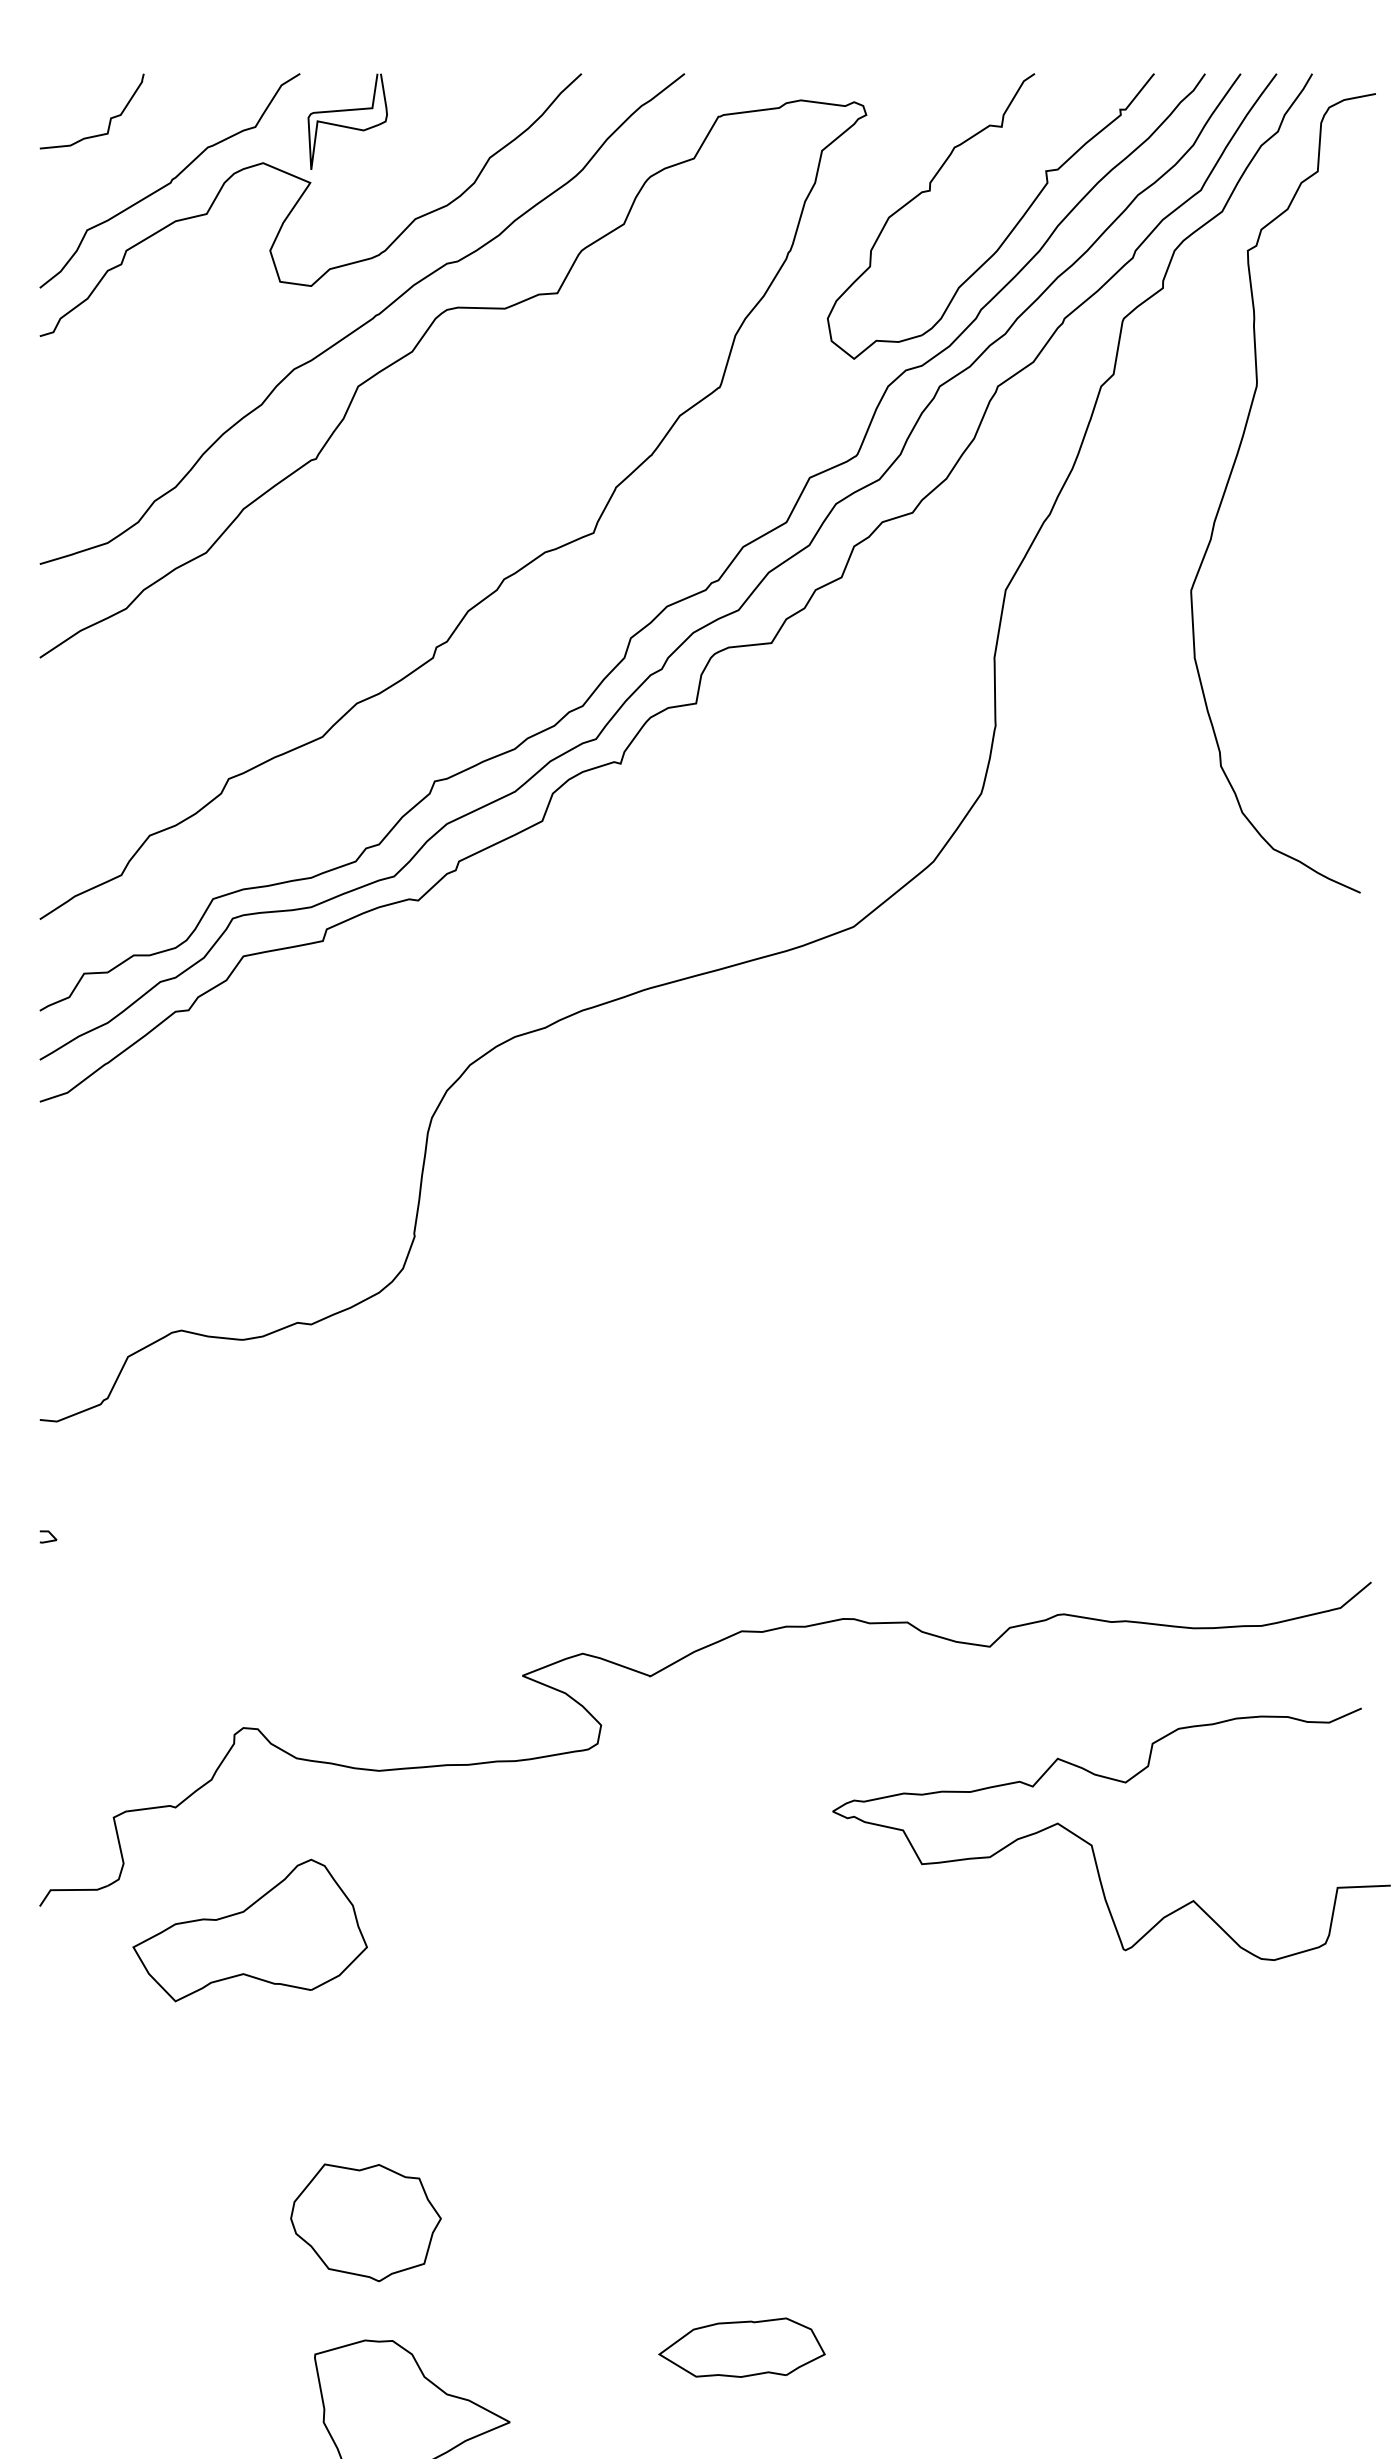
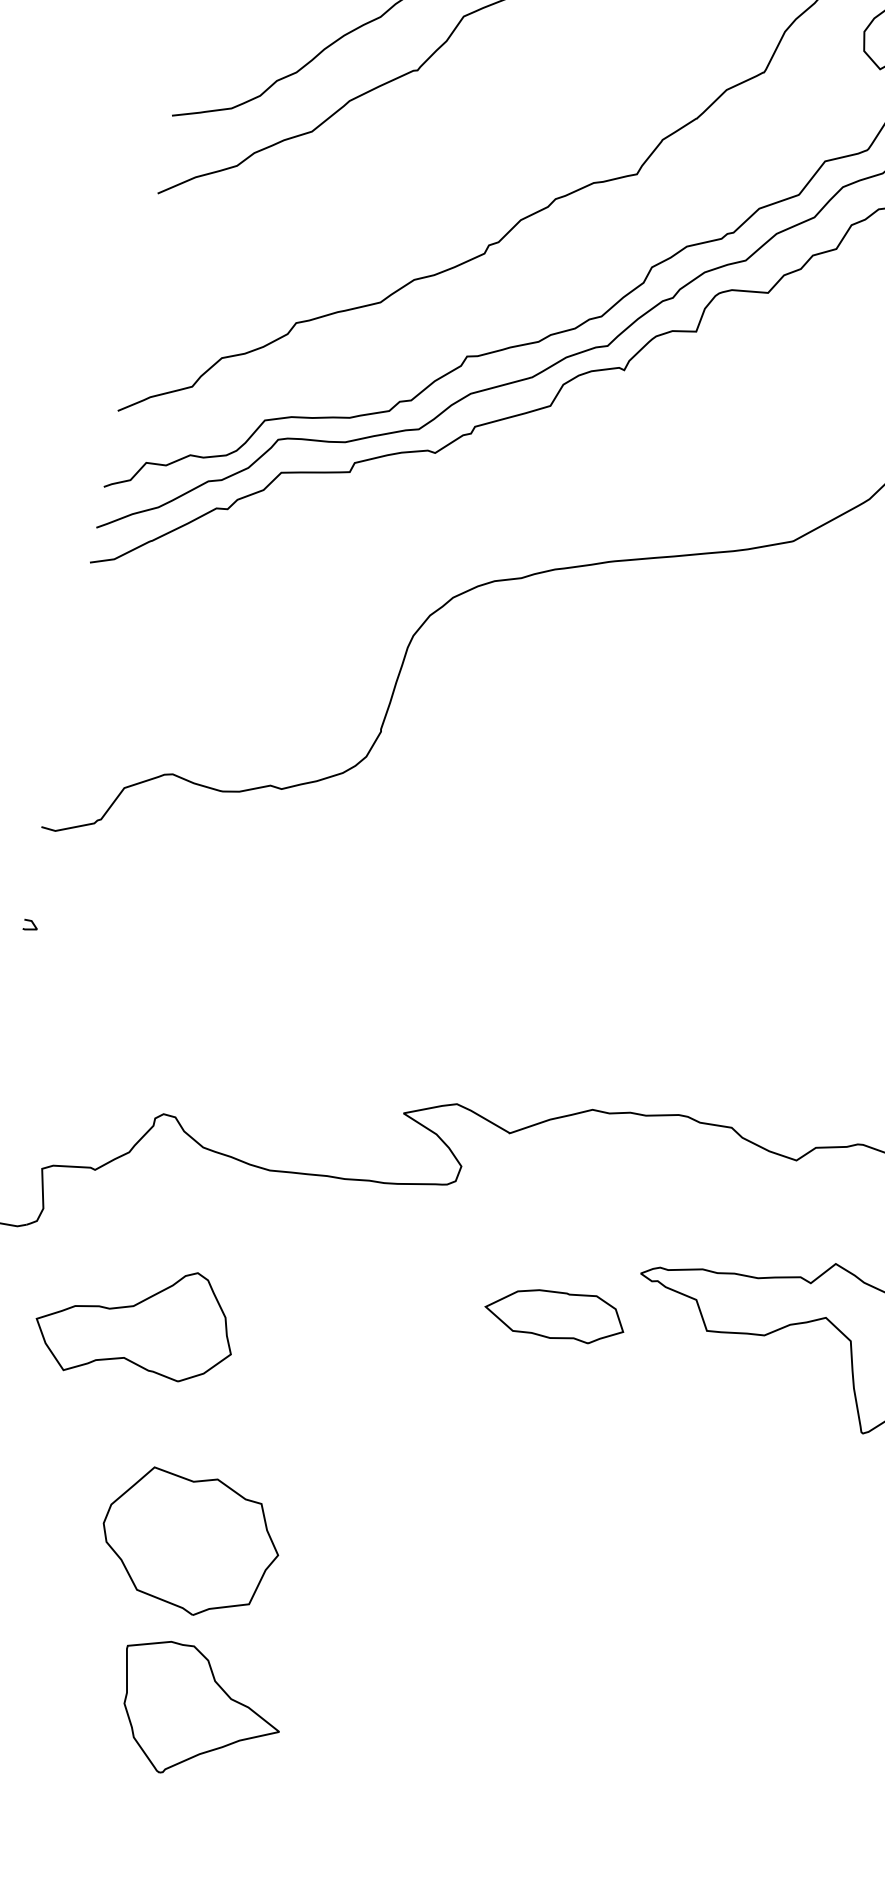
part: (249, 1930) -> (135, 1322), moved
part: (365, 2222) -> (189, 1543), size x1.4
part: (741, 2347) -> (555, 1313), moved

